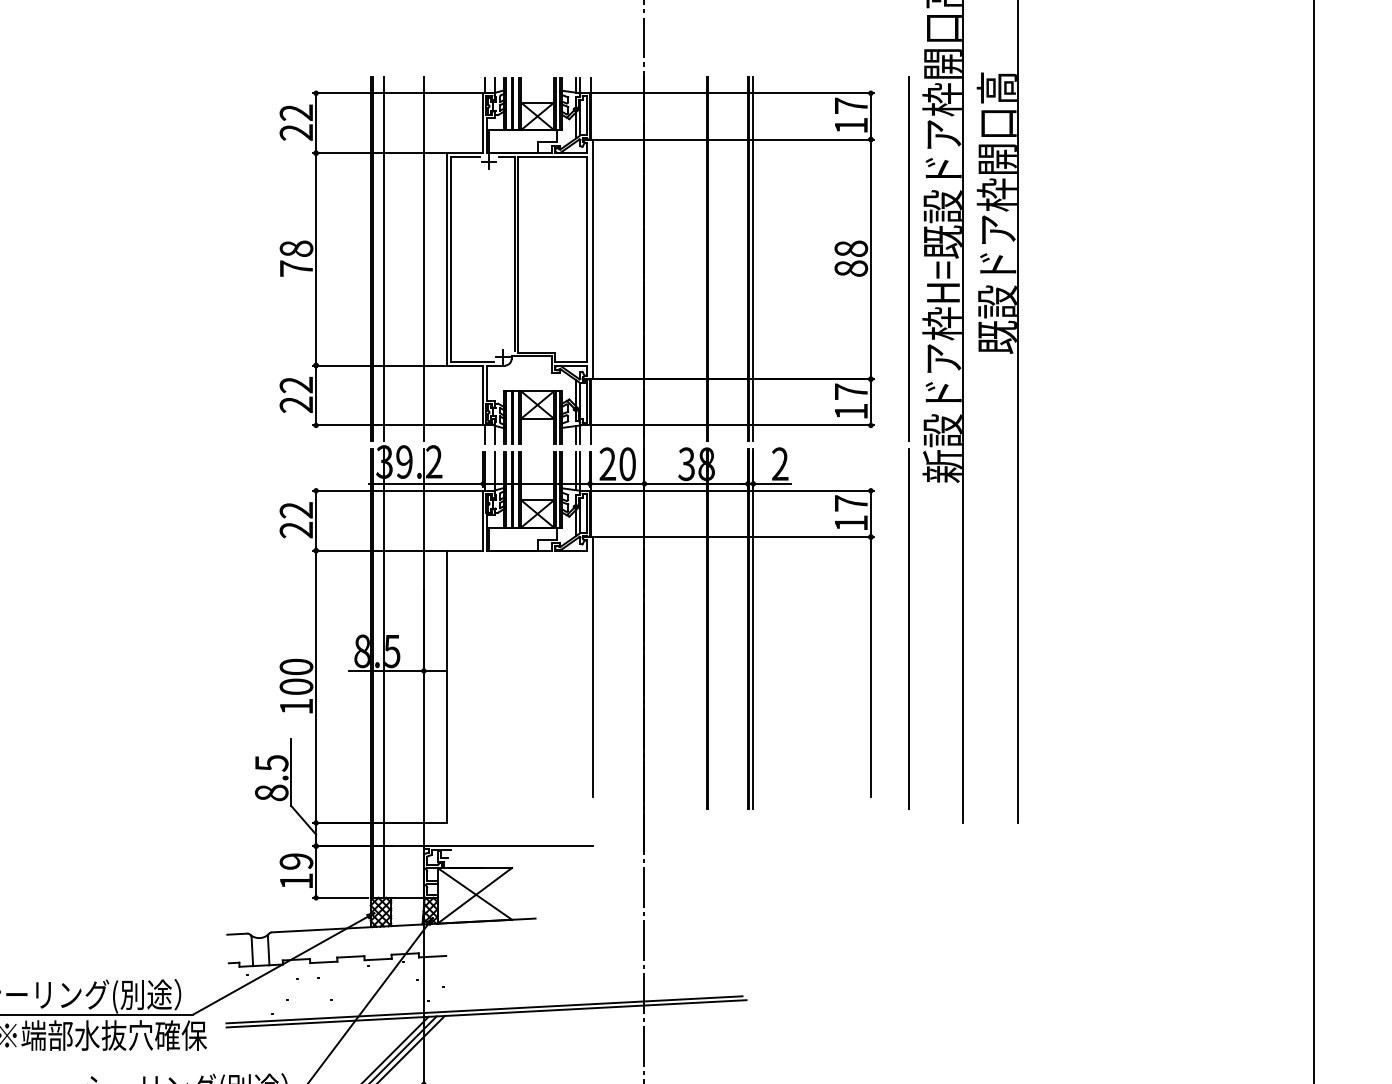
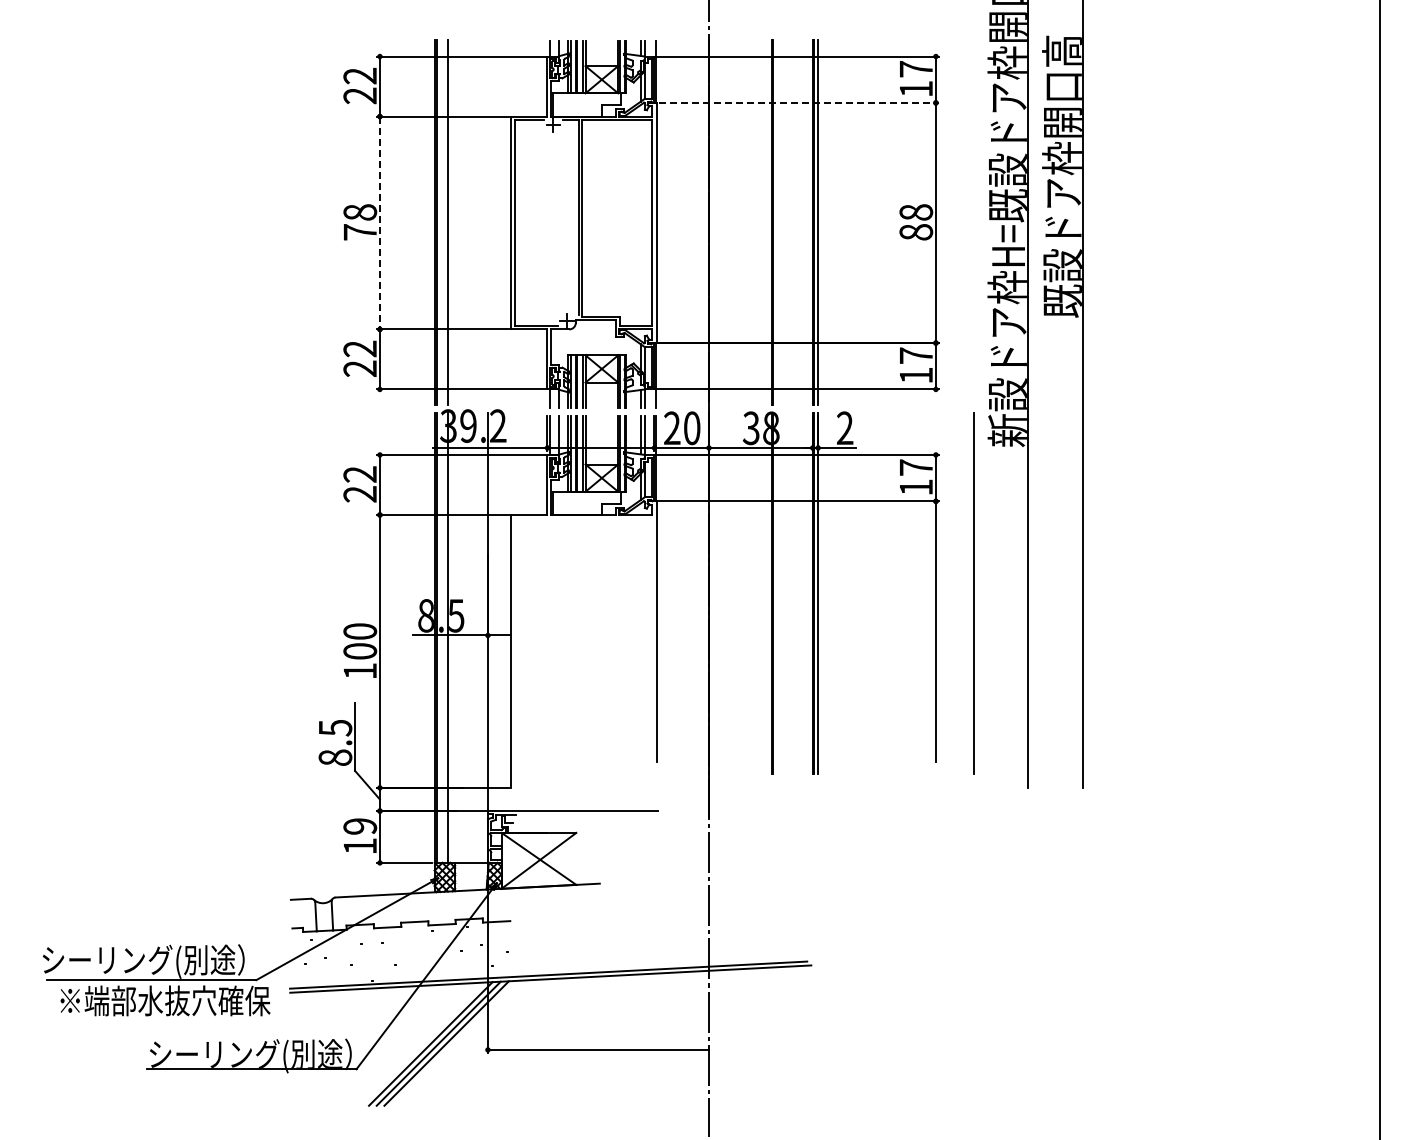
line: (733, 139) -> (798, 102), solid -> dashed
line: (423, 258) -> (487, 222), removed
line: (908, 258) -> (973, 222), removed
line: (315, 259) -> (379, 223), solid -> dashed

